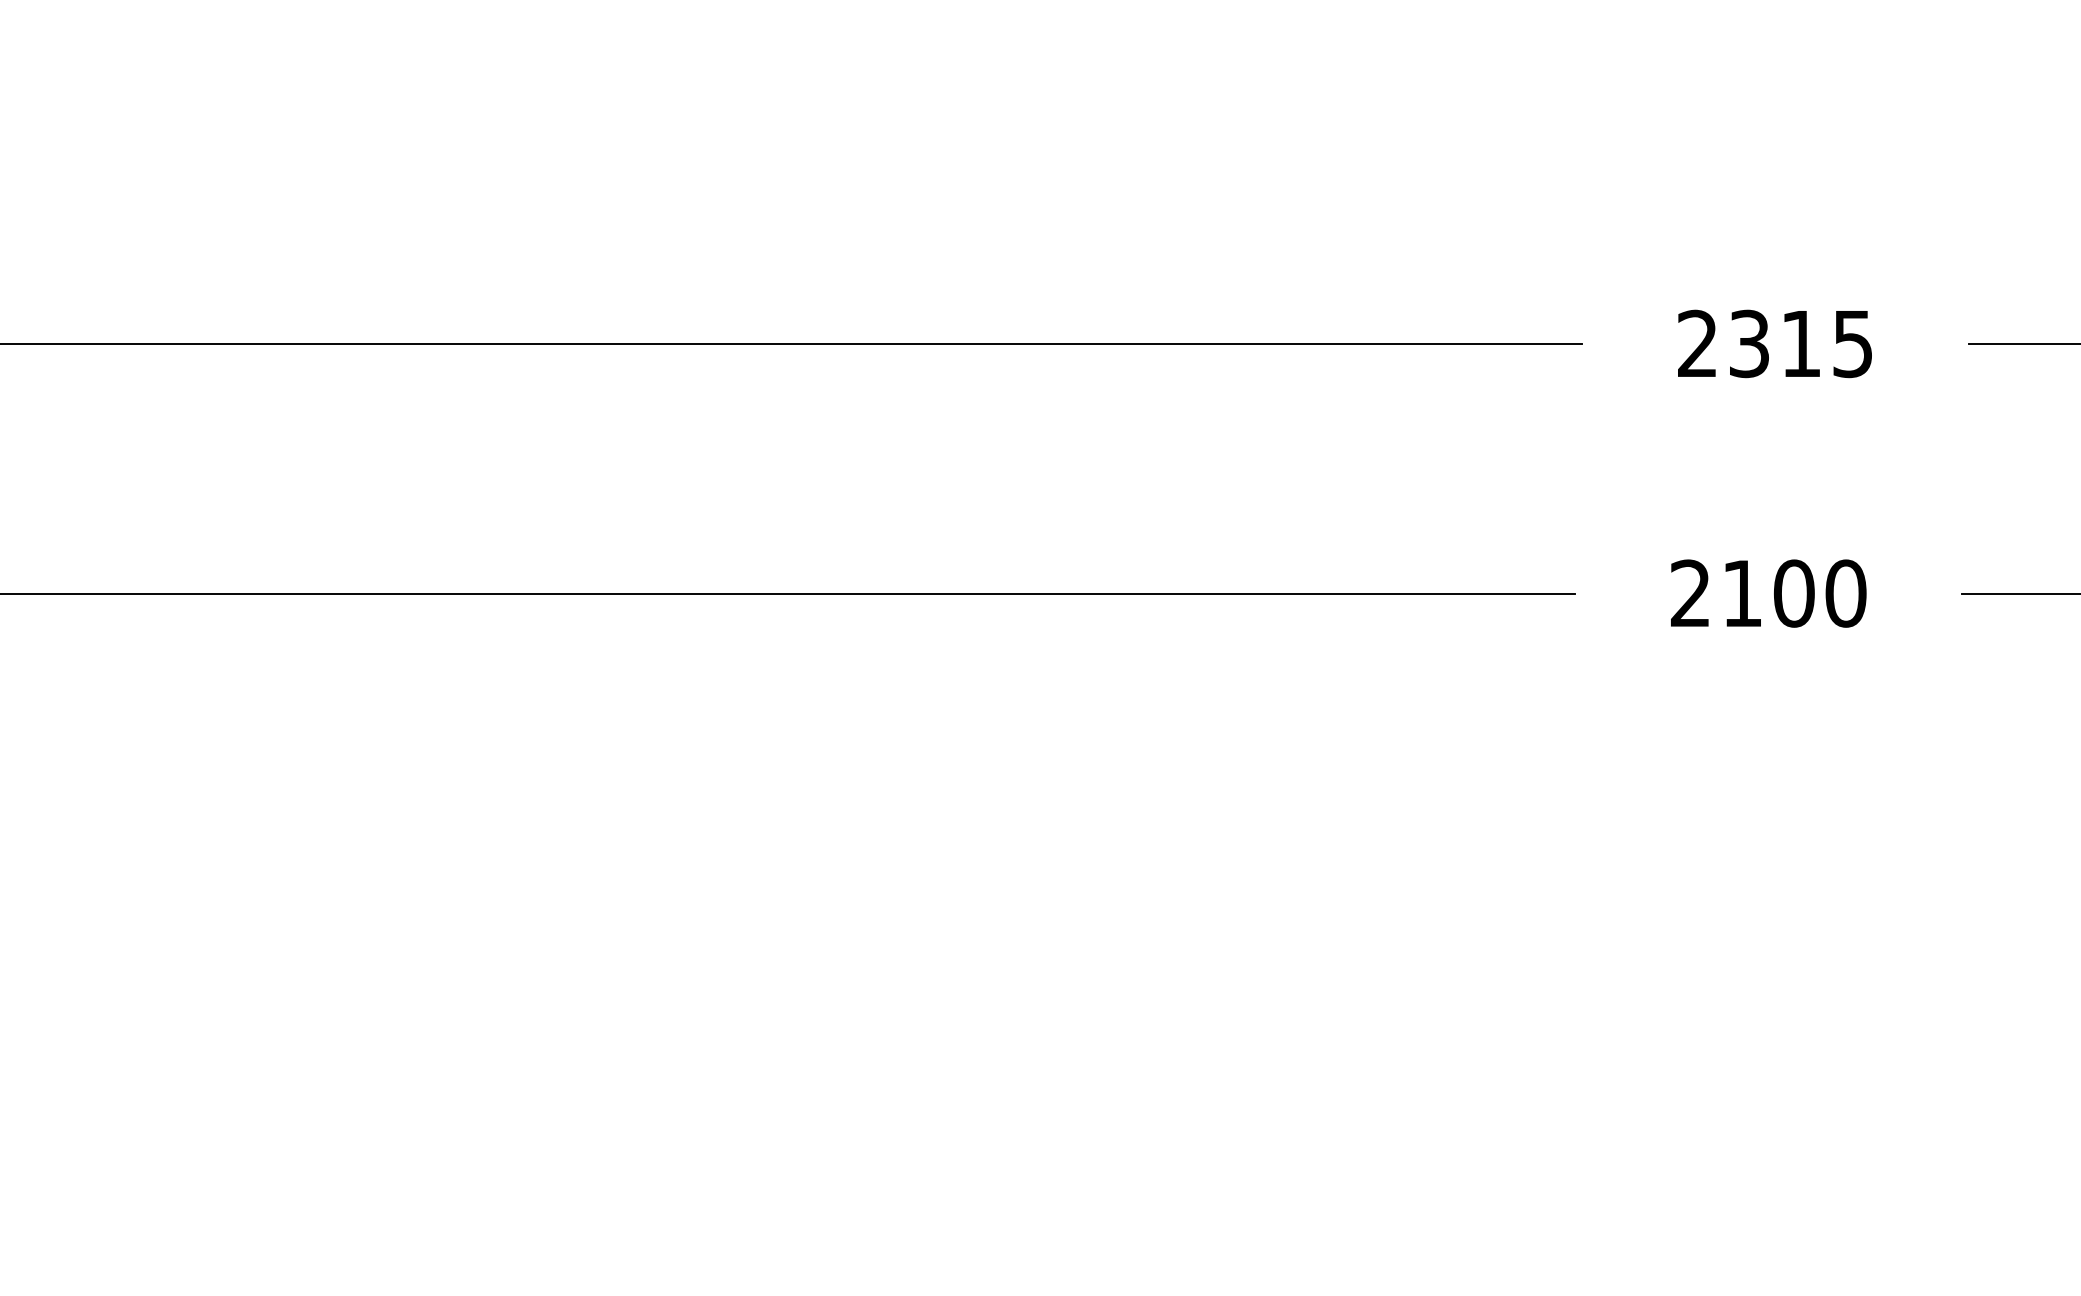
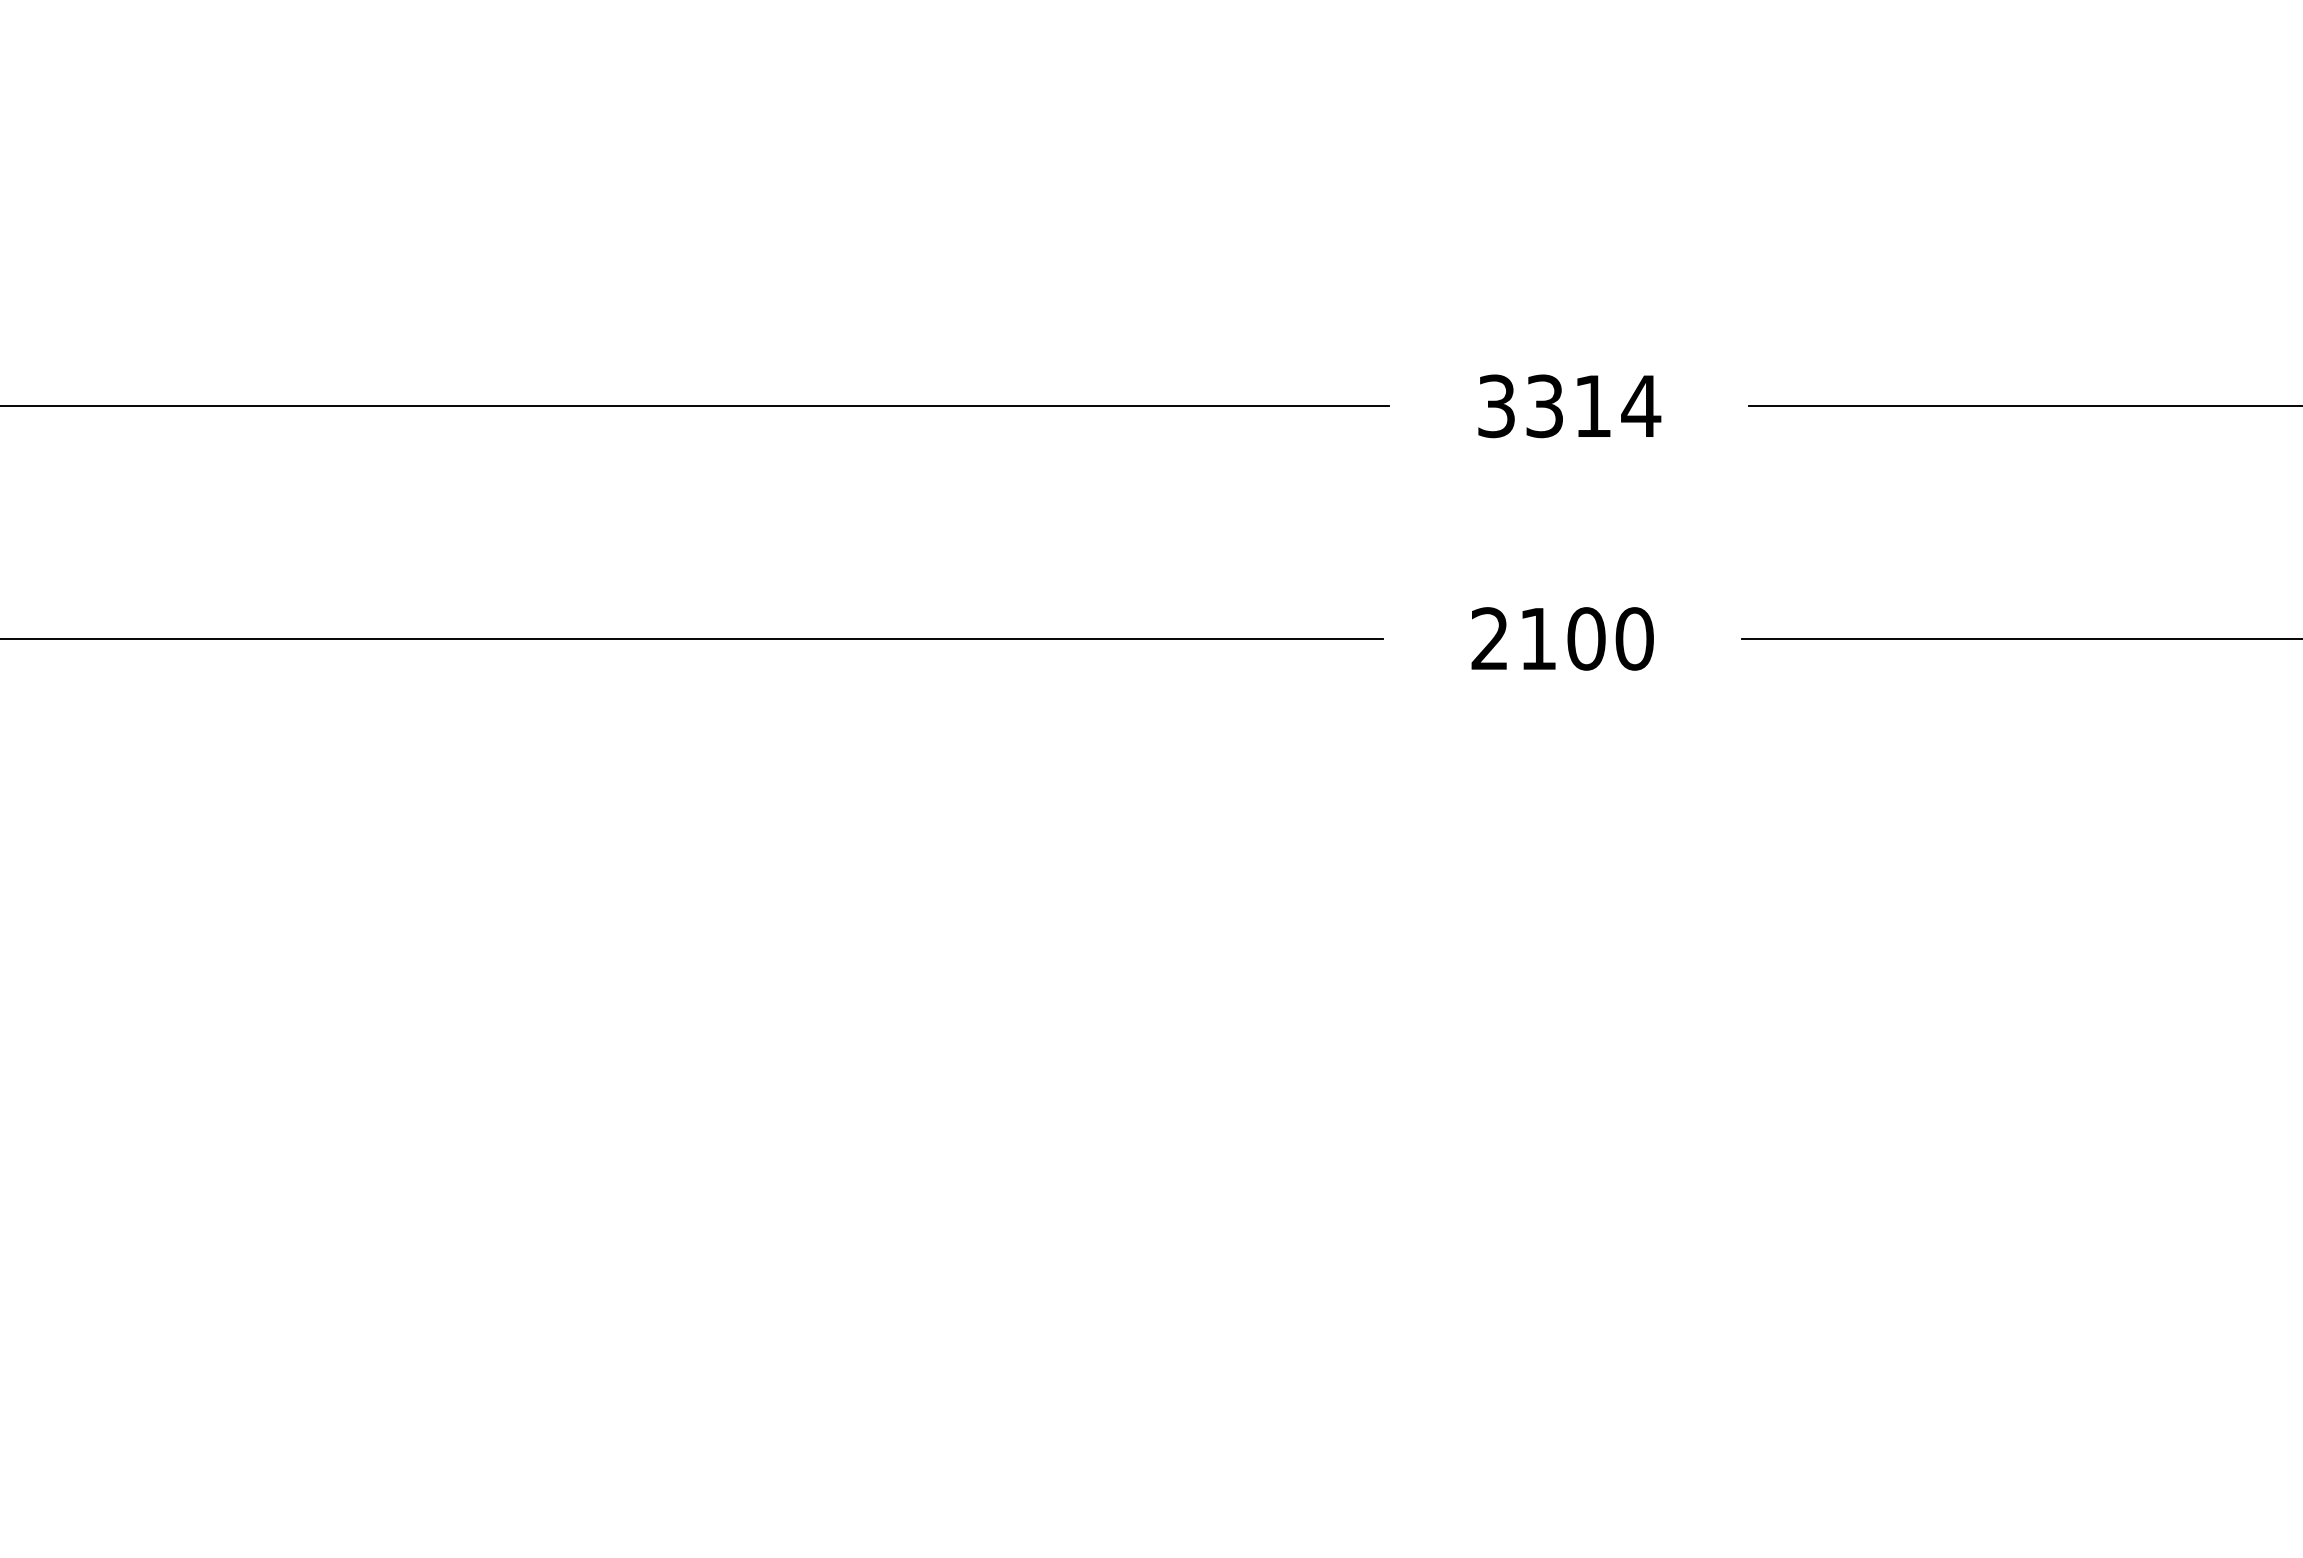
text: (1775, 344) -> (1569, 406), 2315 -> 3314

